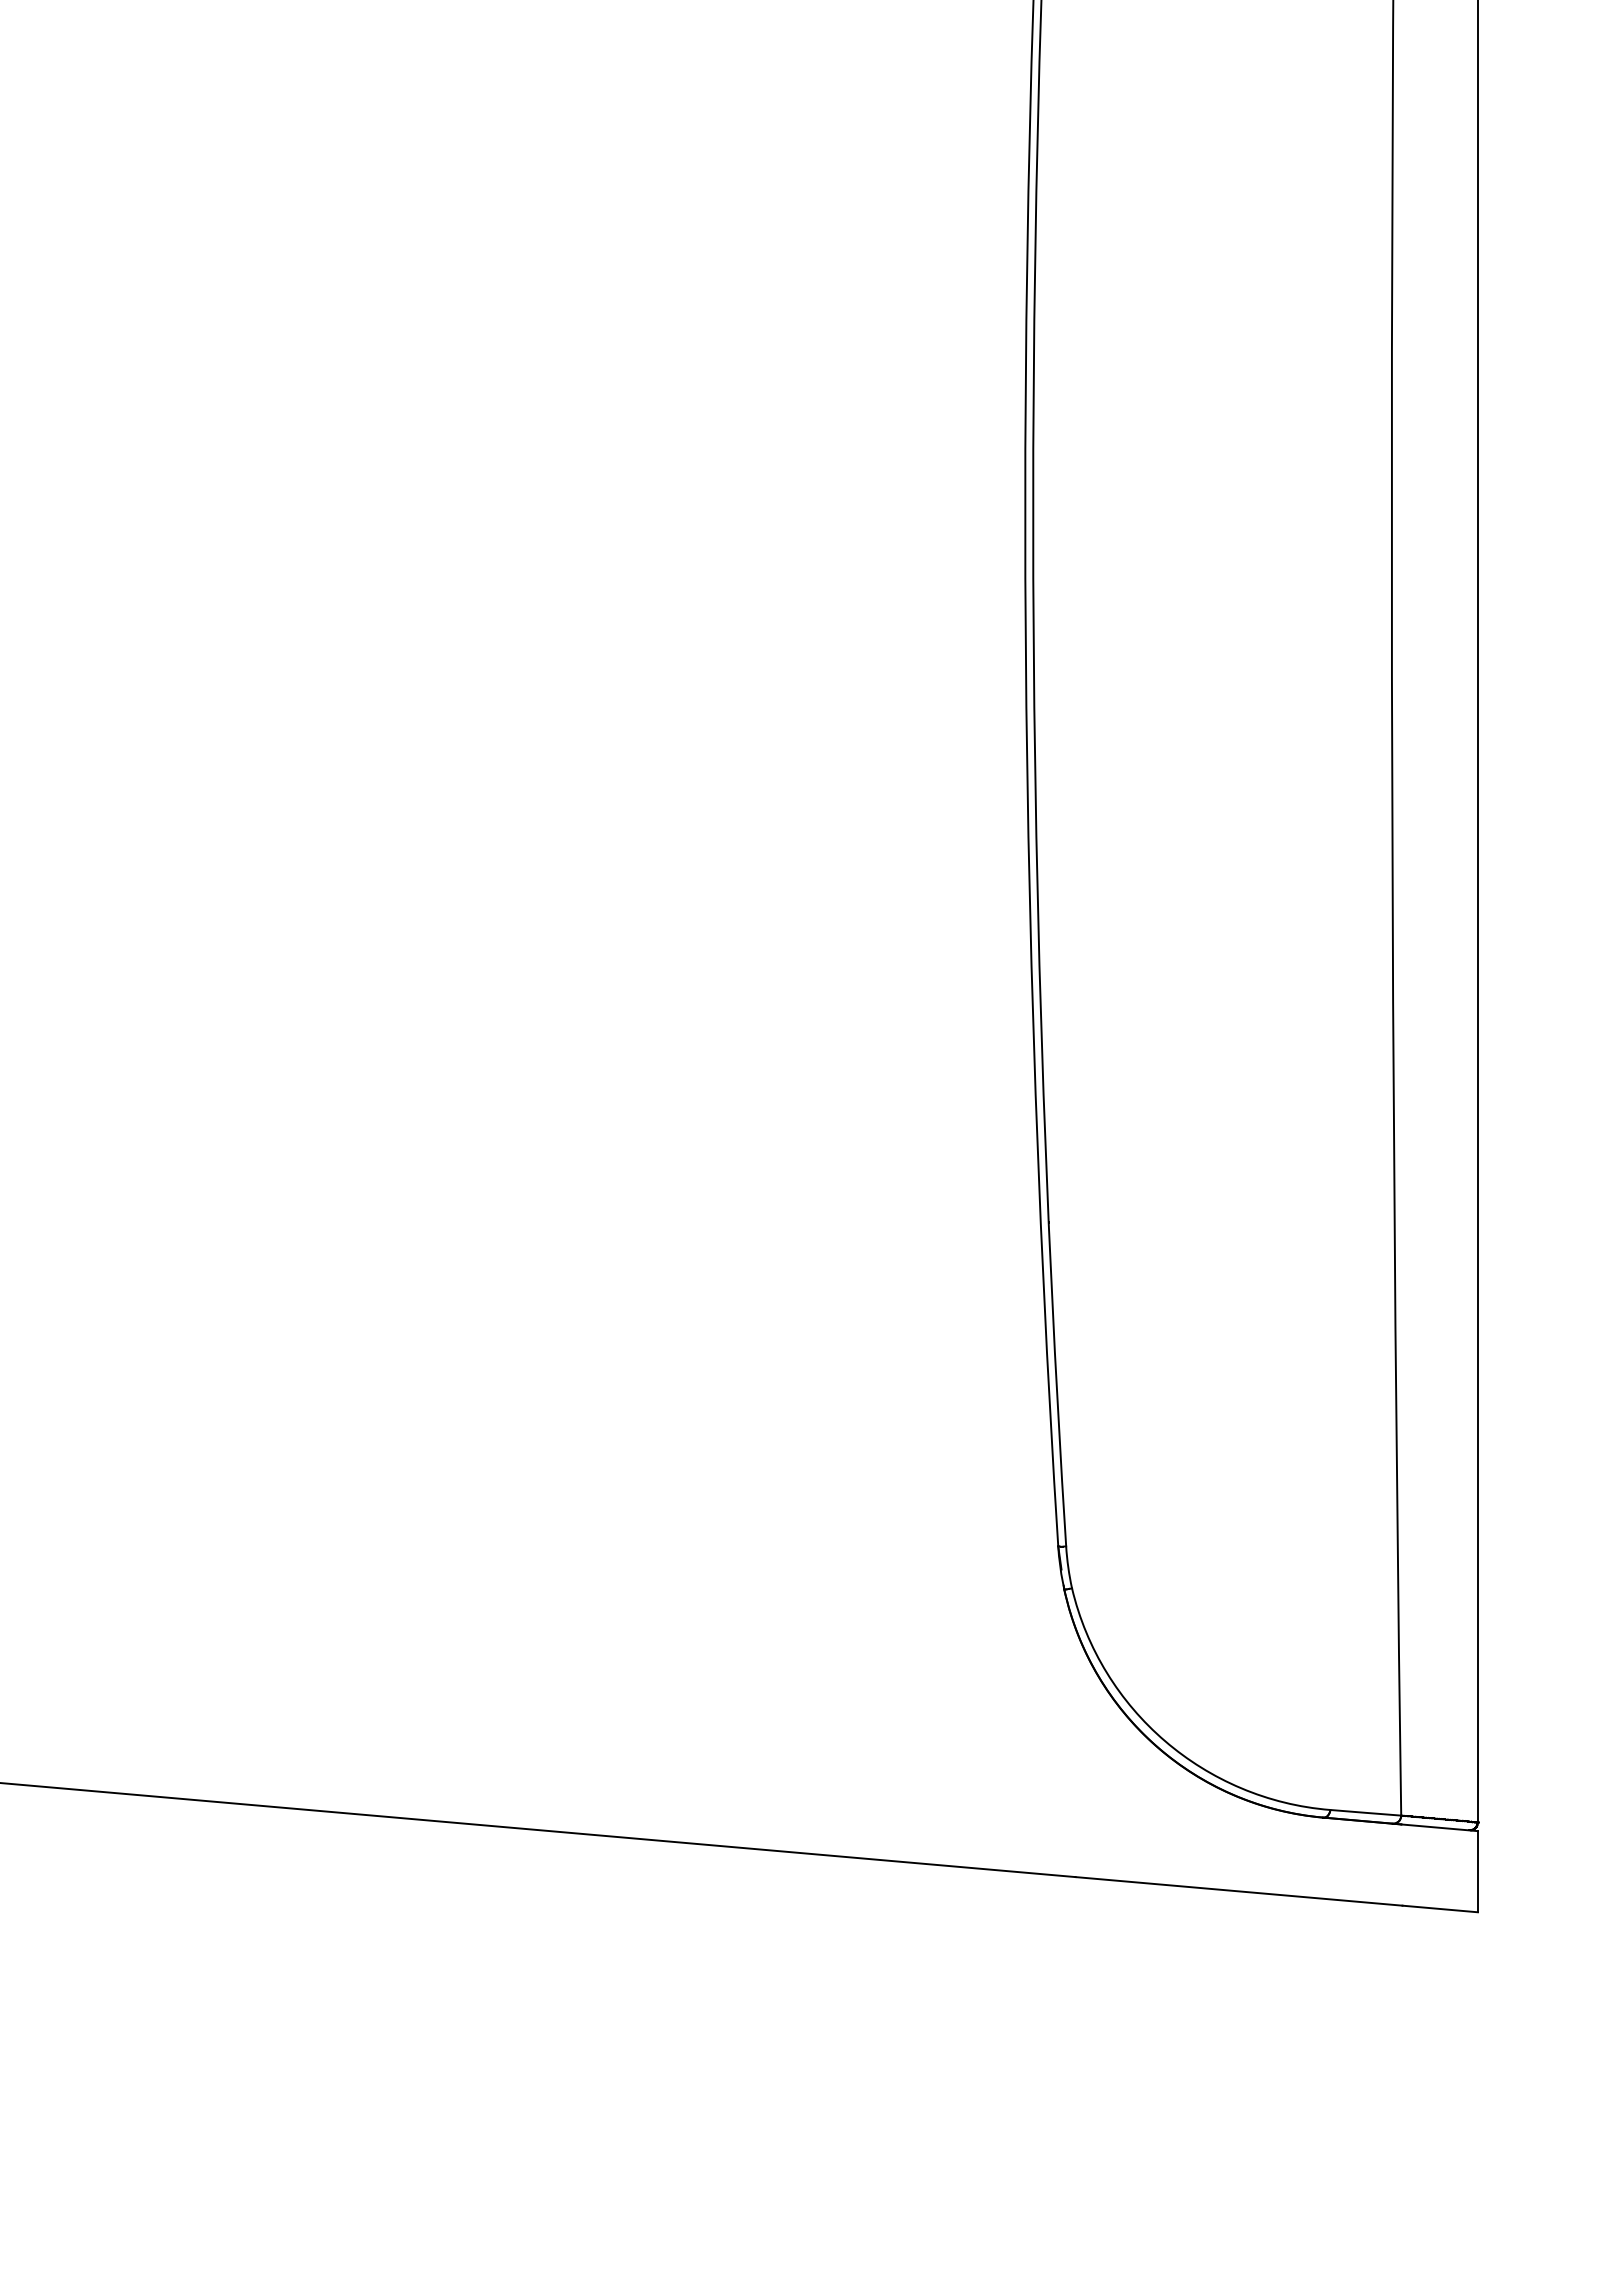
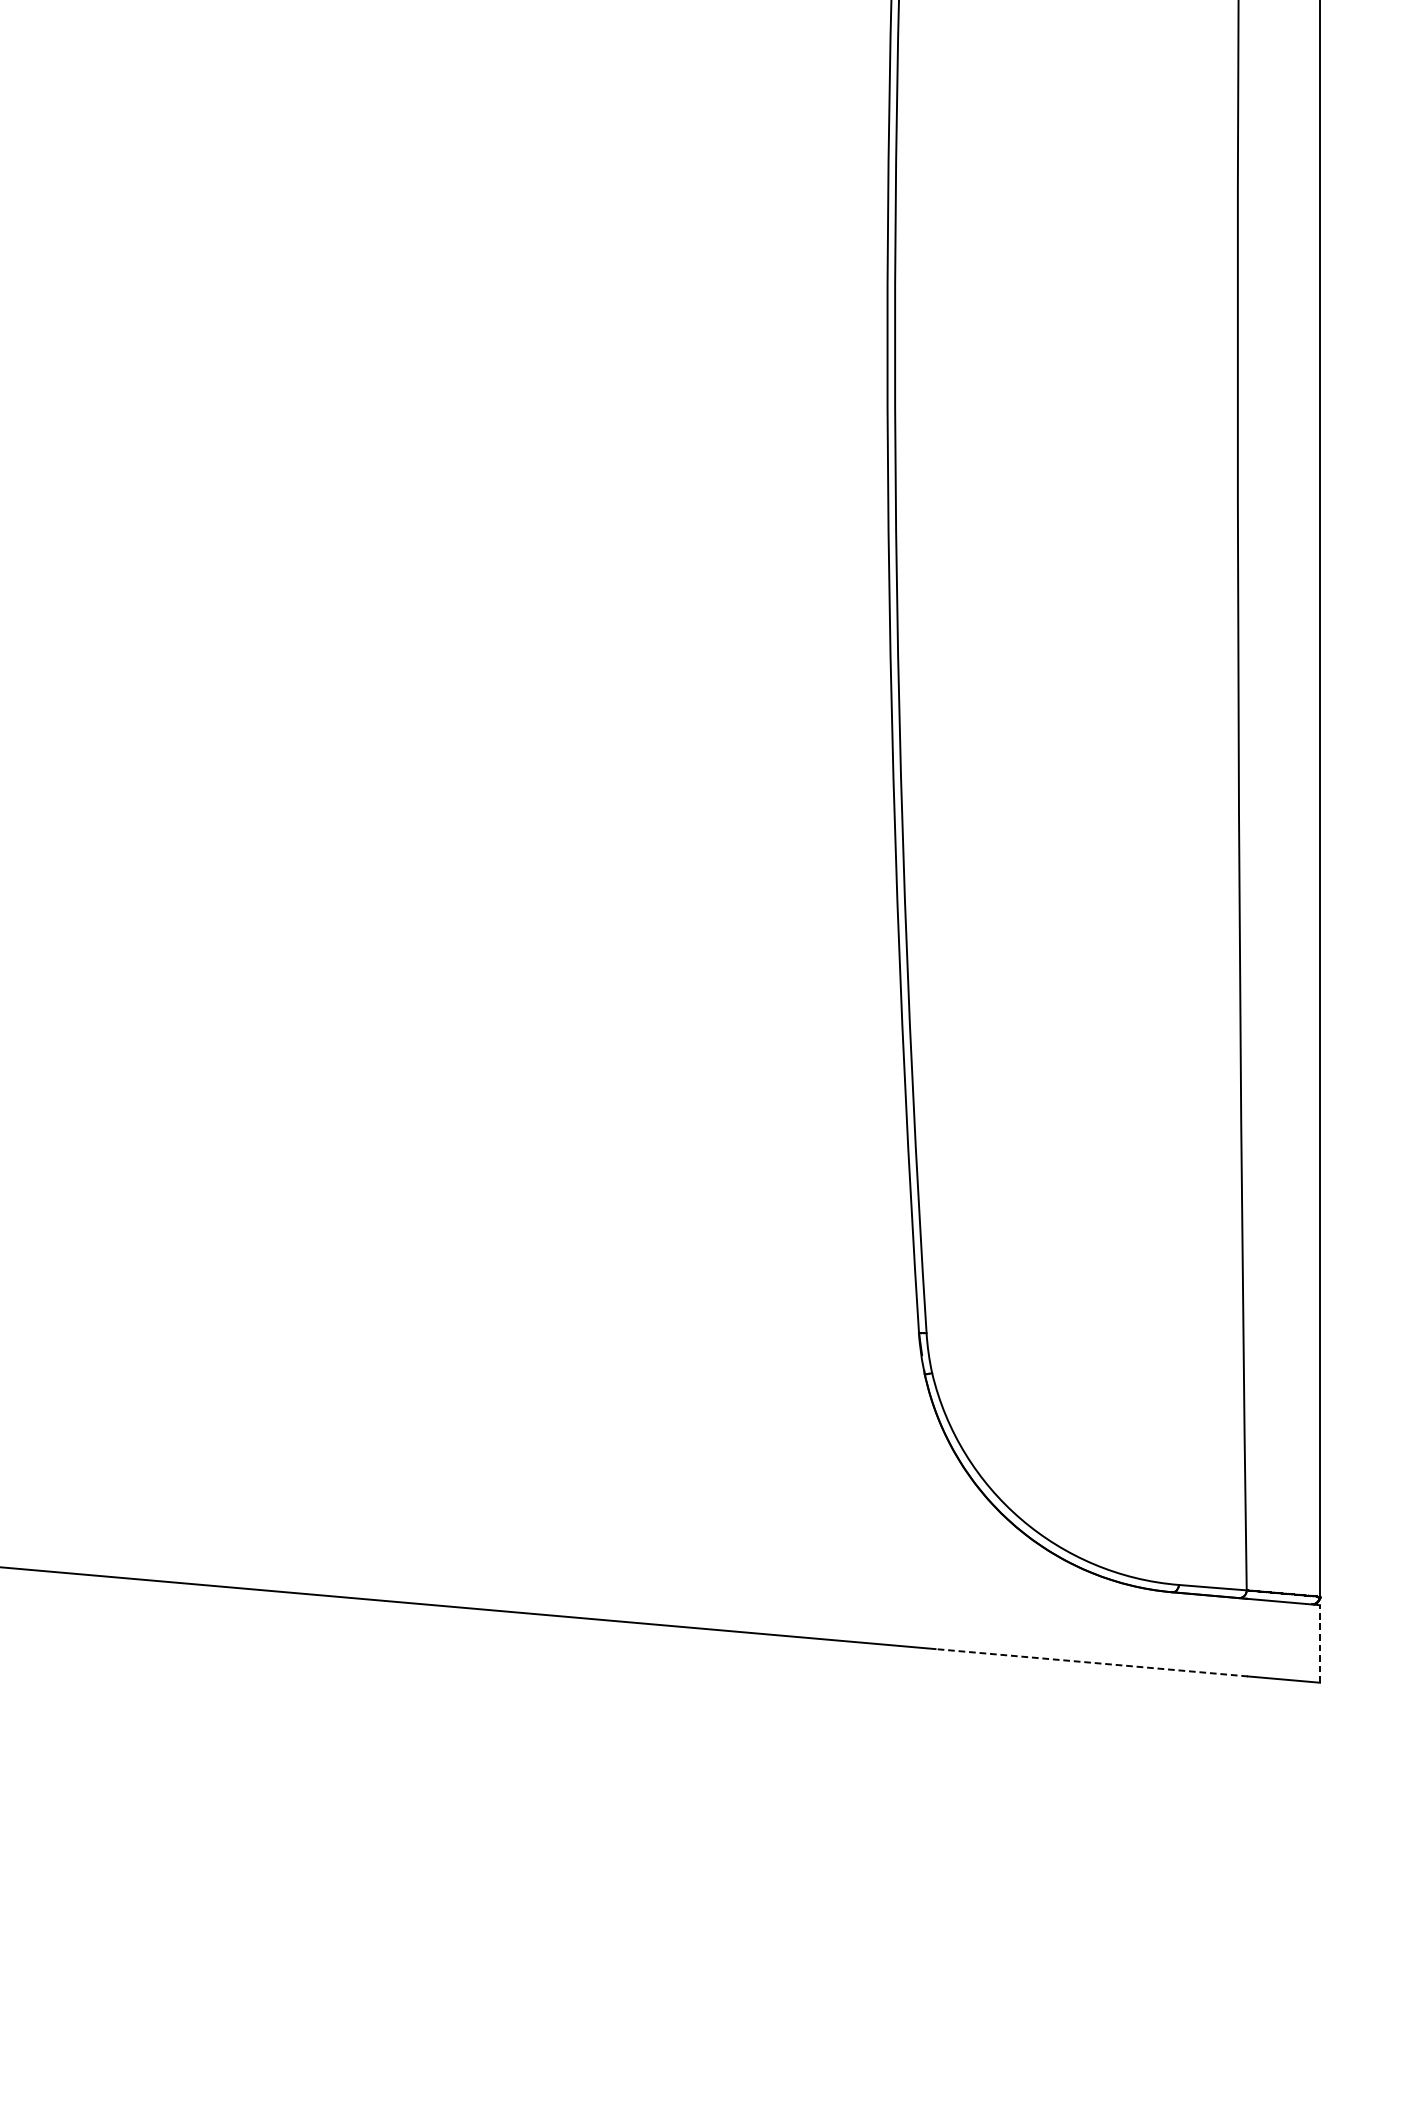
line: (1477, 1871) -> (1319, 1643), solid -> dashed
line: (1238, 1891) -> (1091, 1662), solid -> dashed

